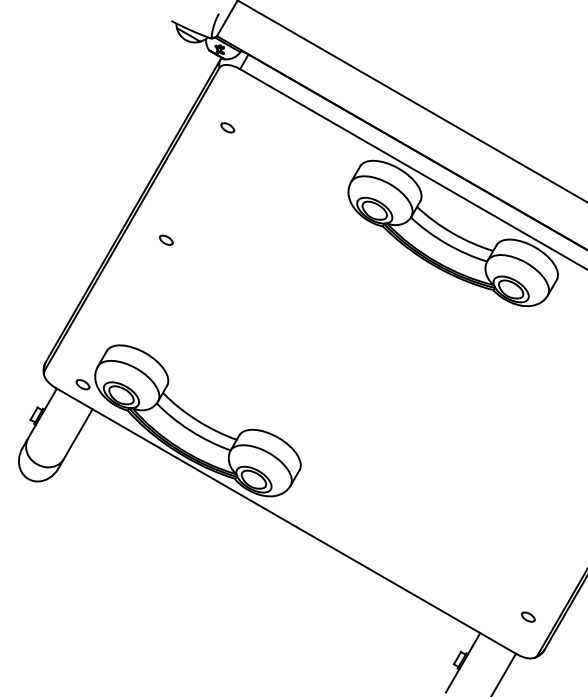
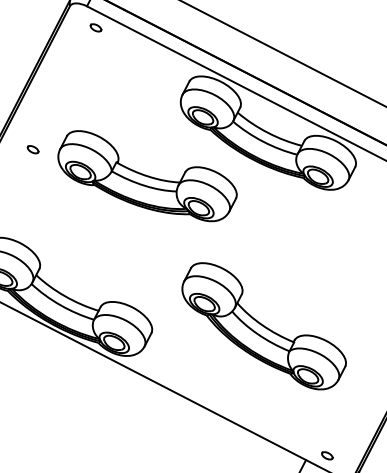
part: (227, 127) -> (95, 27), moved
part: (303, 278) -> (147, 175), added
part: (436, 467) -> (263, 325), added
part: (528, 616) -> (327, 455), moved

